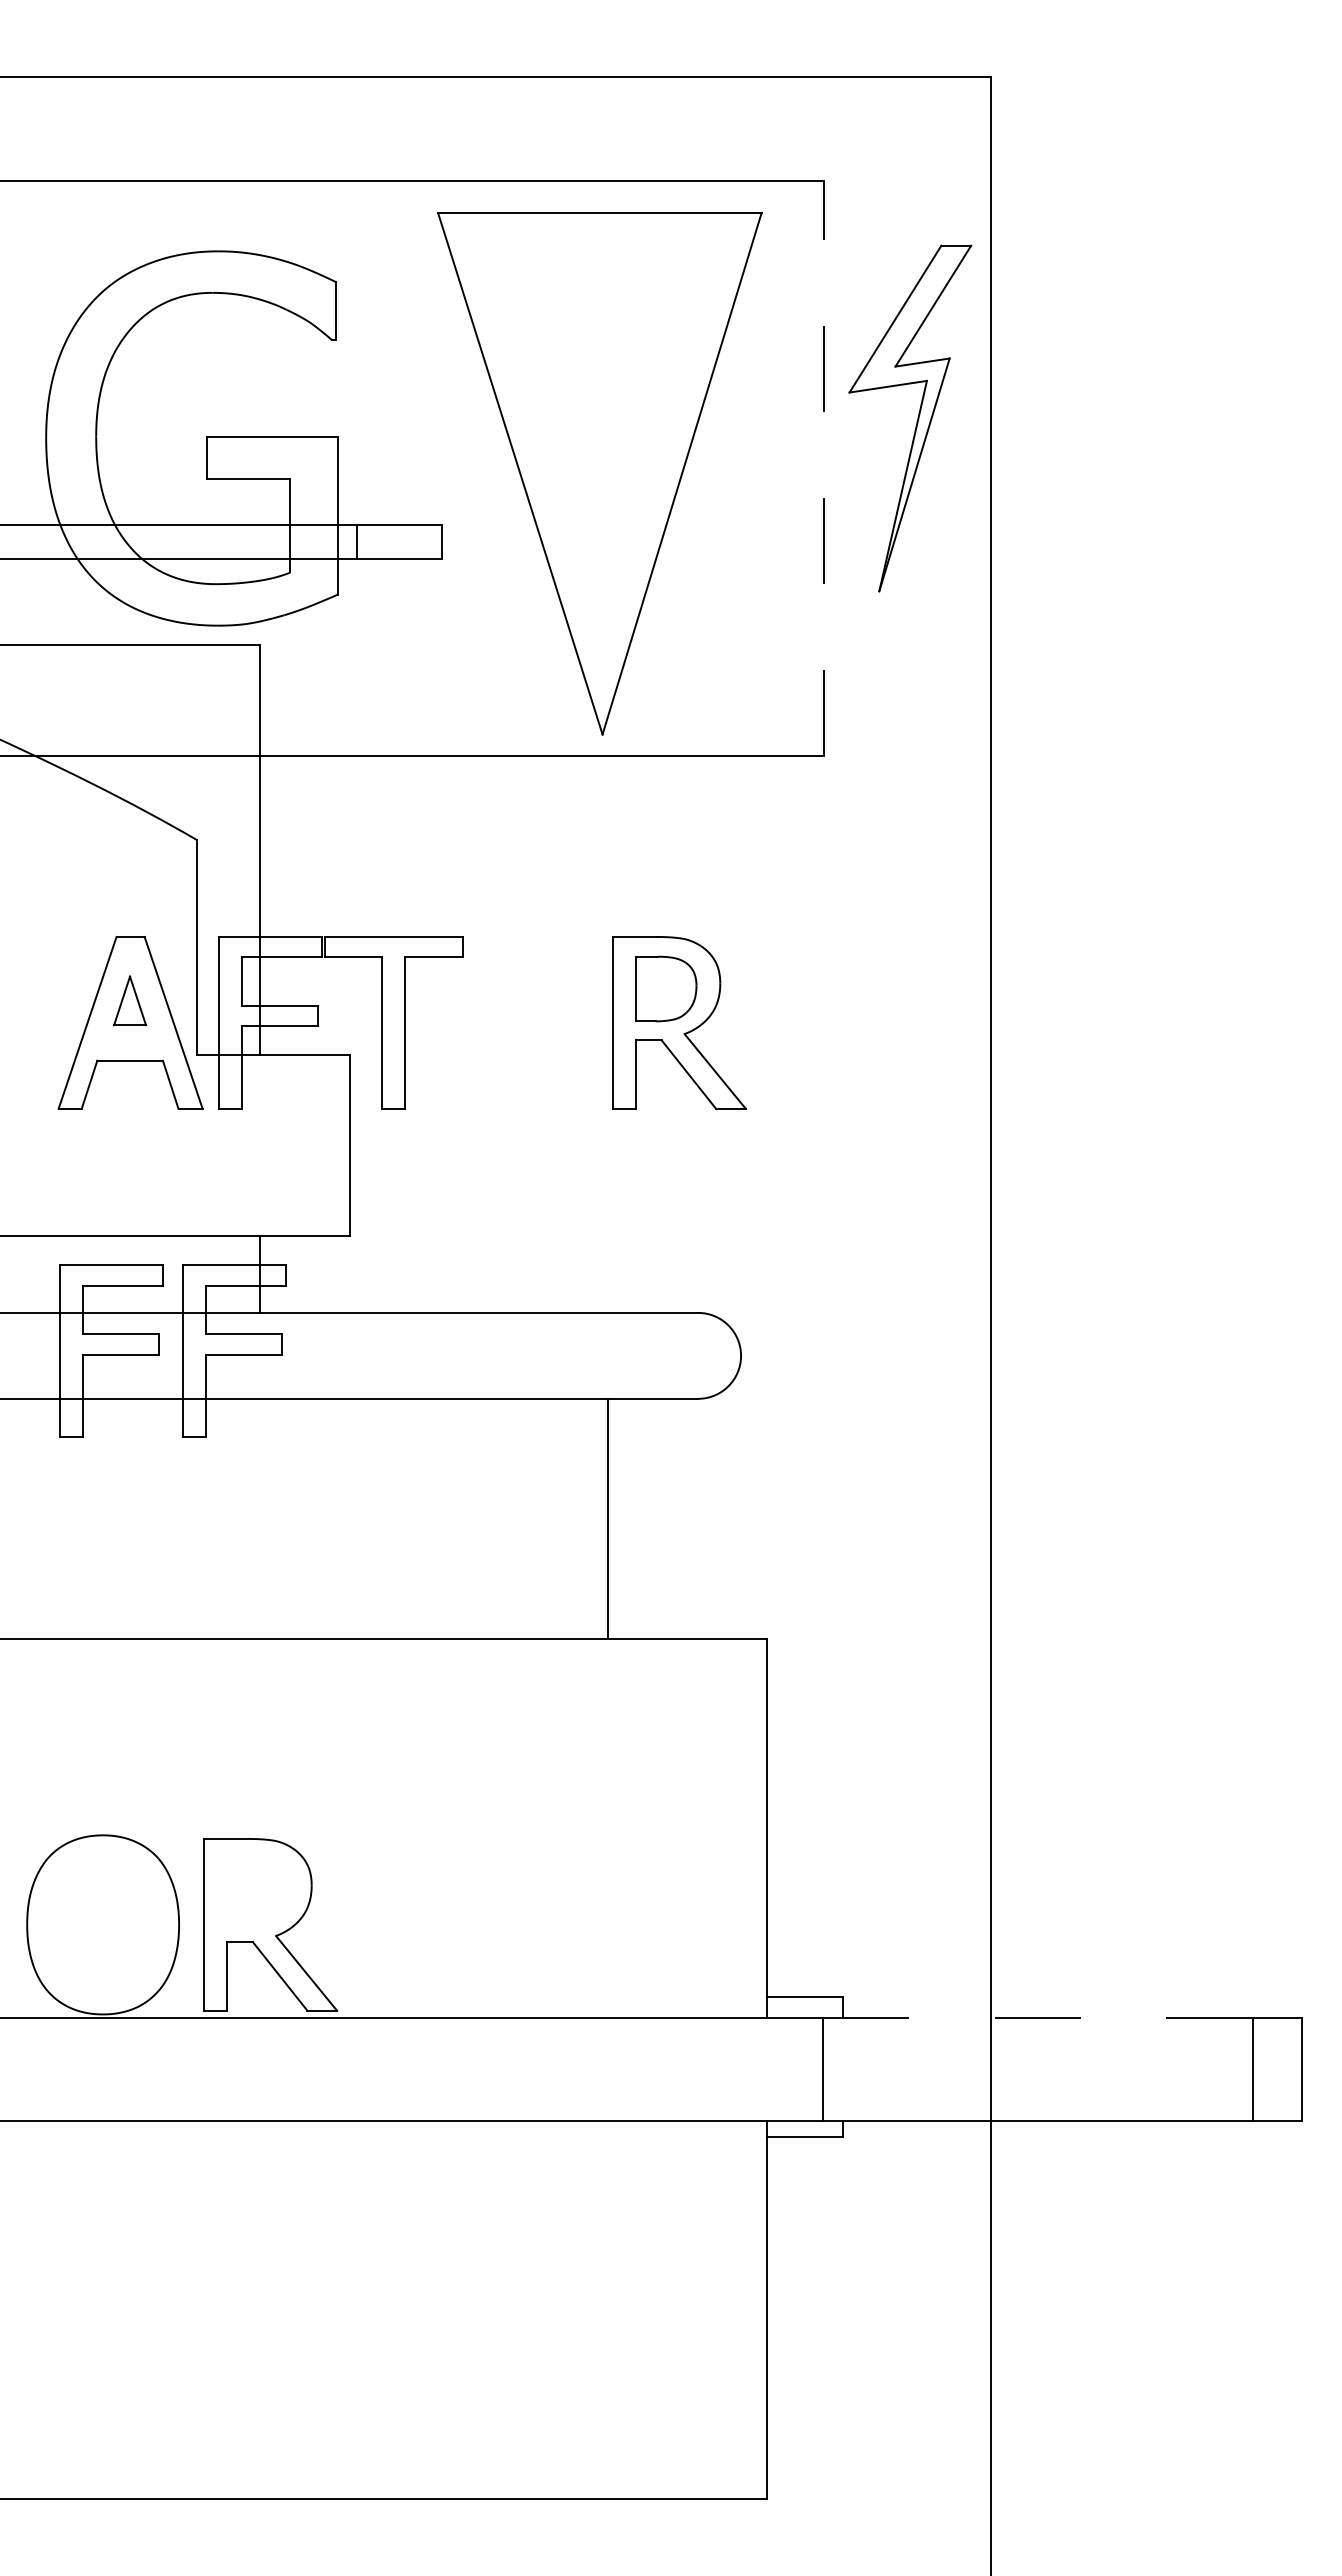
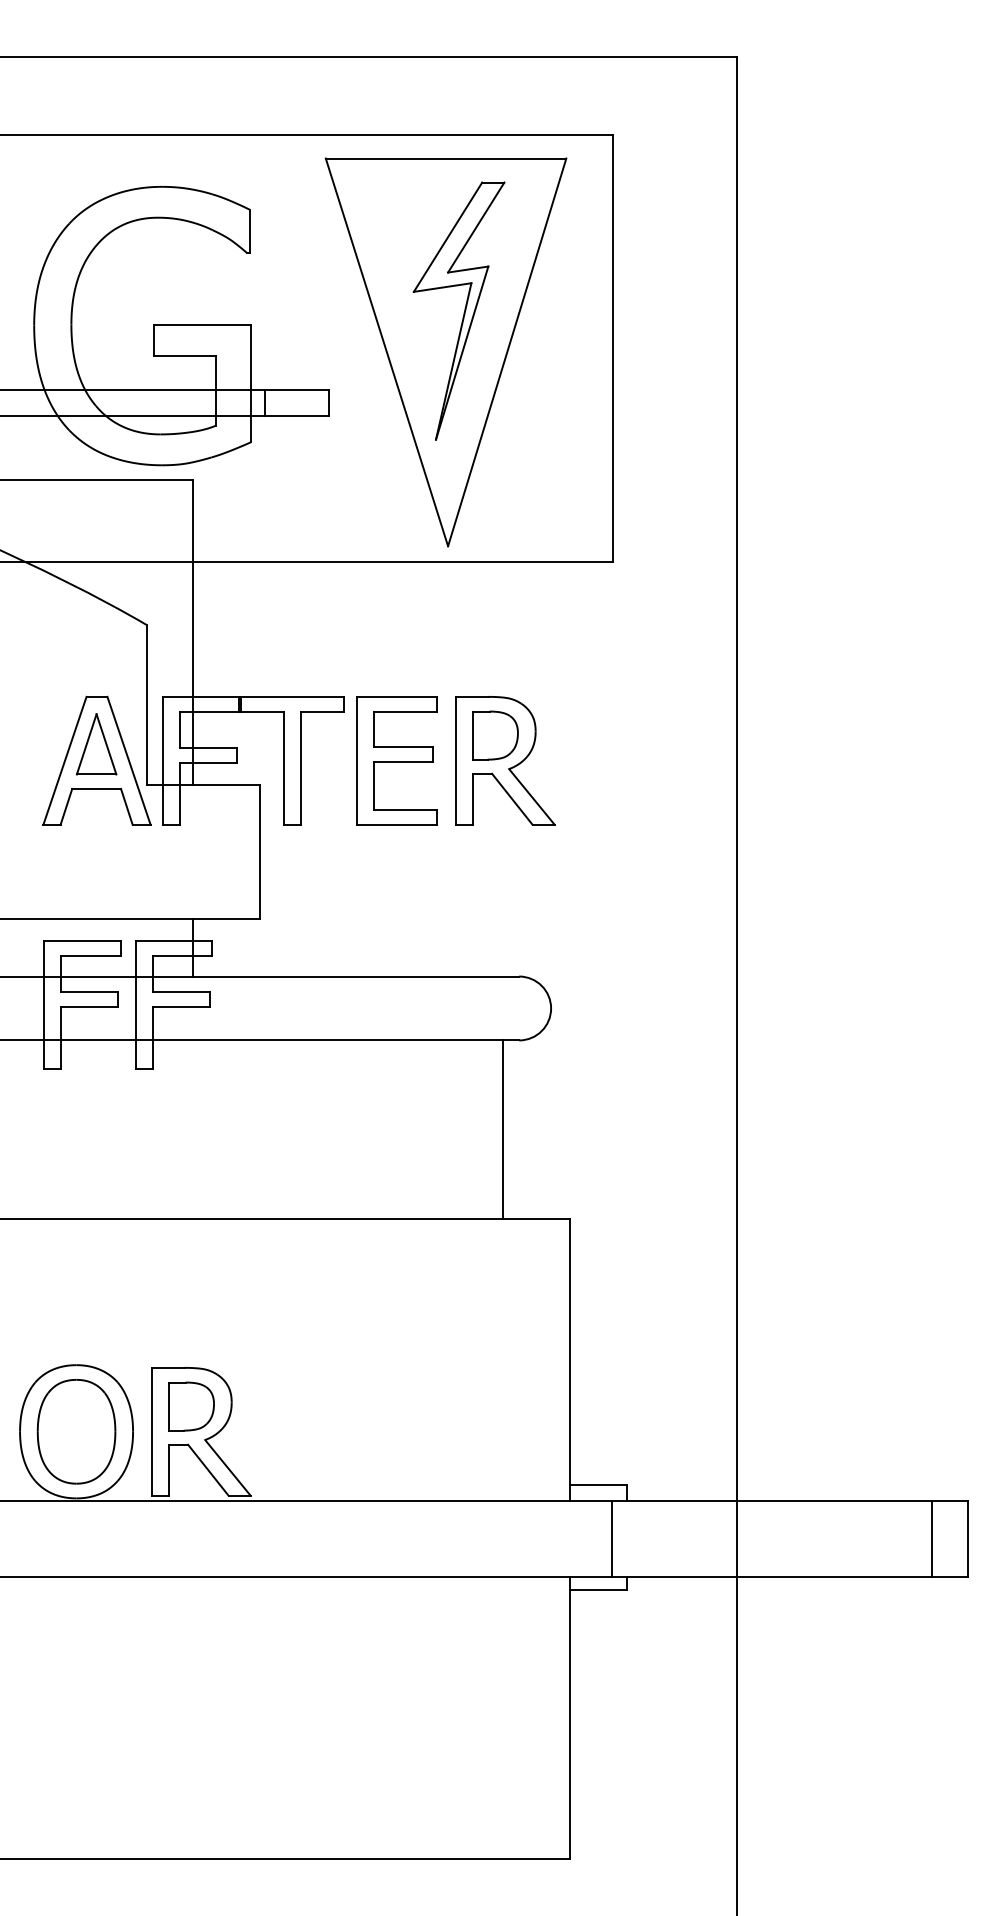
part: (916, 421) -> (463, 313), moved
line: (824, 467) -> (613, 347), dashed -> solid
part: (129, 1000) -> (96, 744), size x1.67
part: (533, 1022) -> (396, 760), added
line: (607, 1518) -> (503, 1129), moved
part: (257, 1890) -> (191, 1406), added
part: (103, 1924) -> (76, 1431), added
line: (1037, 2017) -> (771, 1500), dashed -> solid

